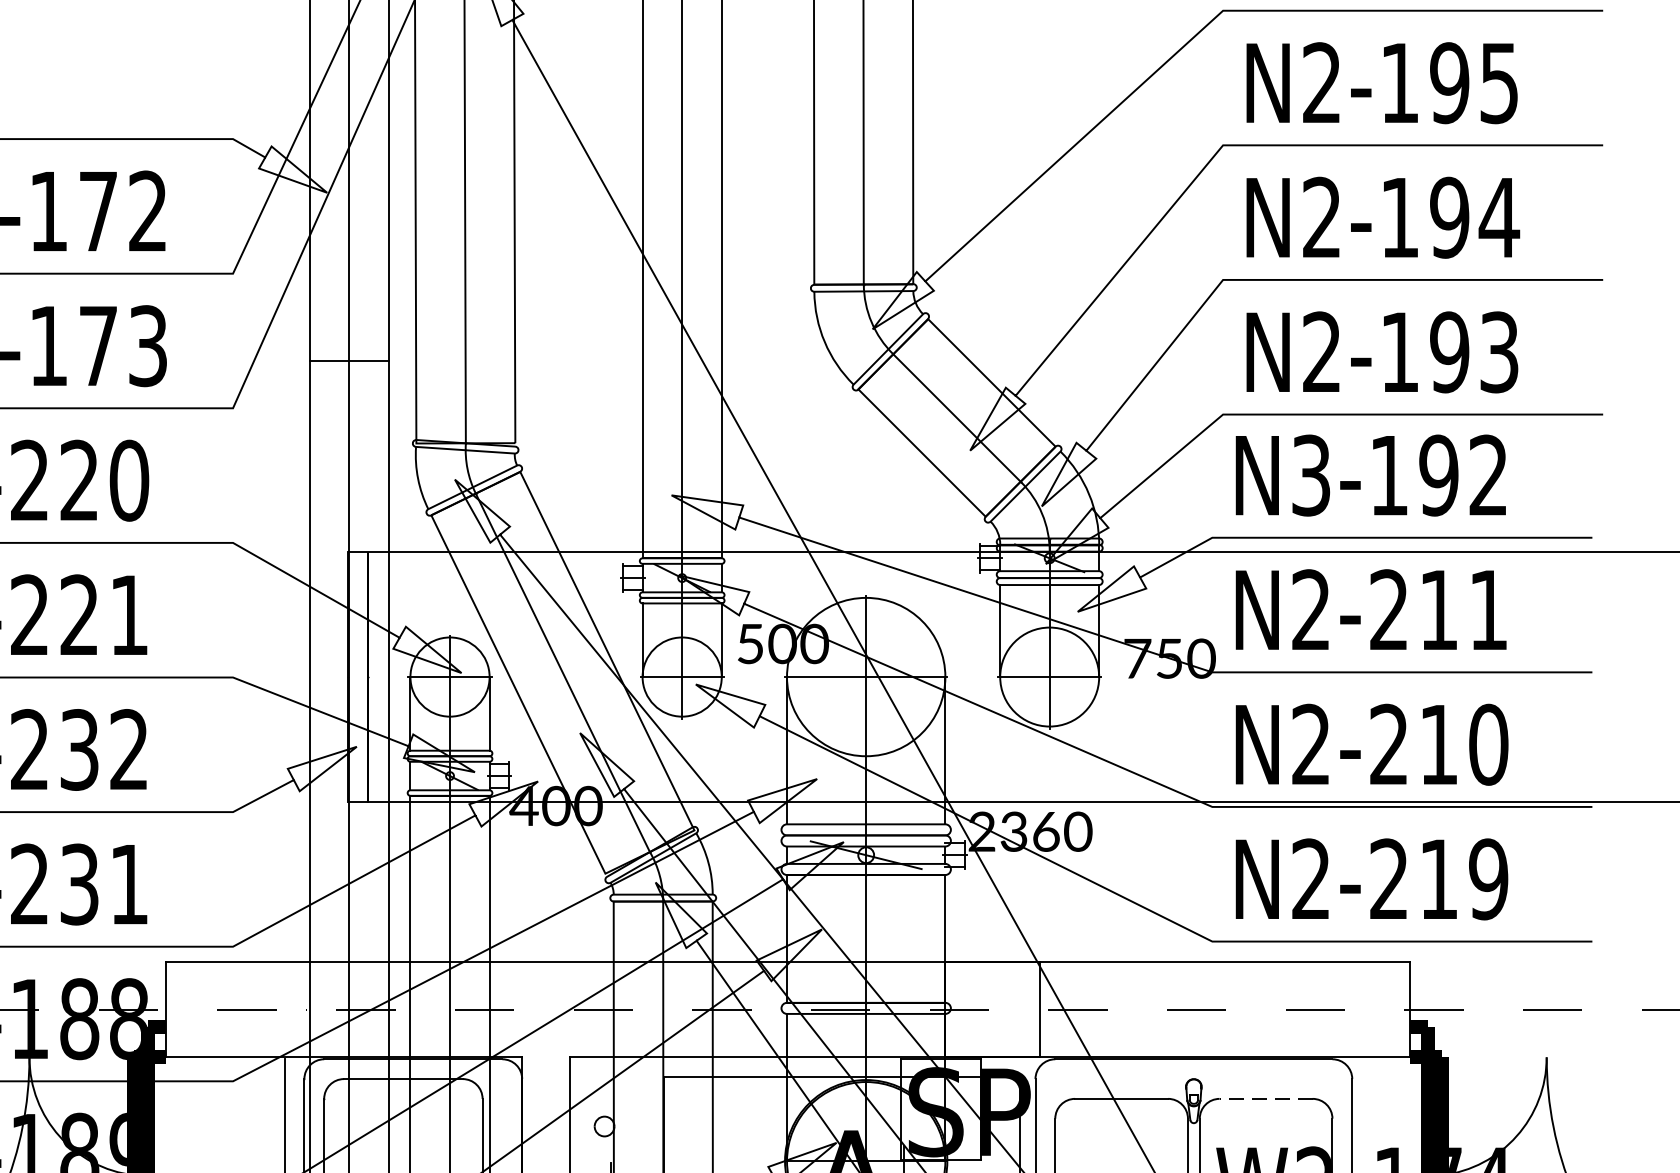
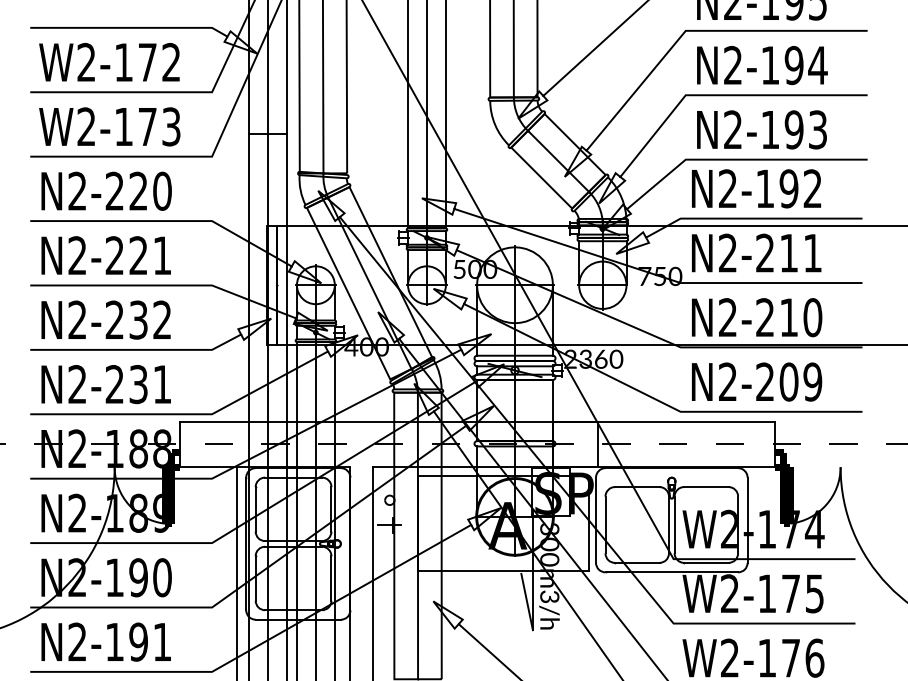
text: (1310, 474) -> (727, 188), N3-192 -> N2-192
text: (1437, 878) -> (788, 381), N2-219 -> N2-209
line: (1264, 1099) -> (705, 487), dashed -> solid

